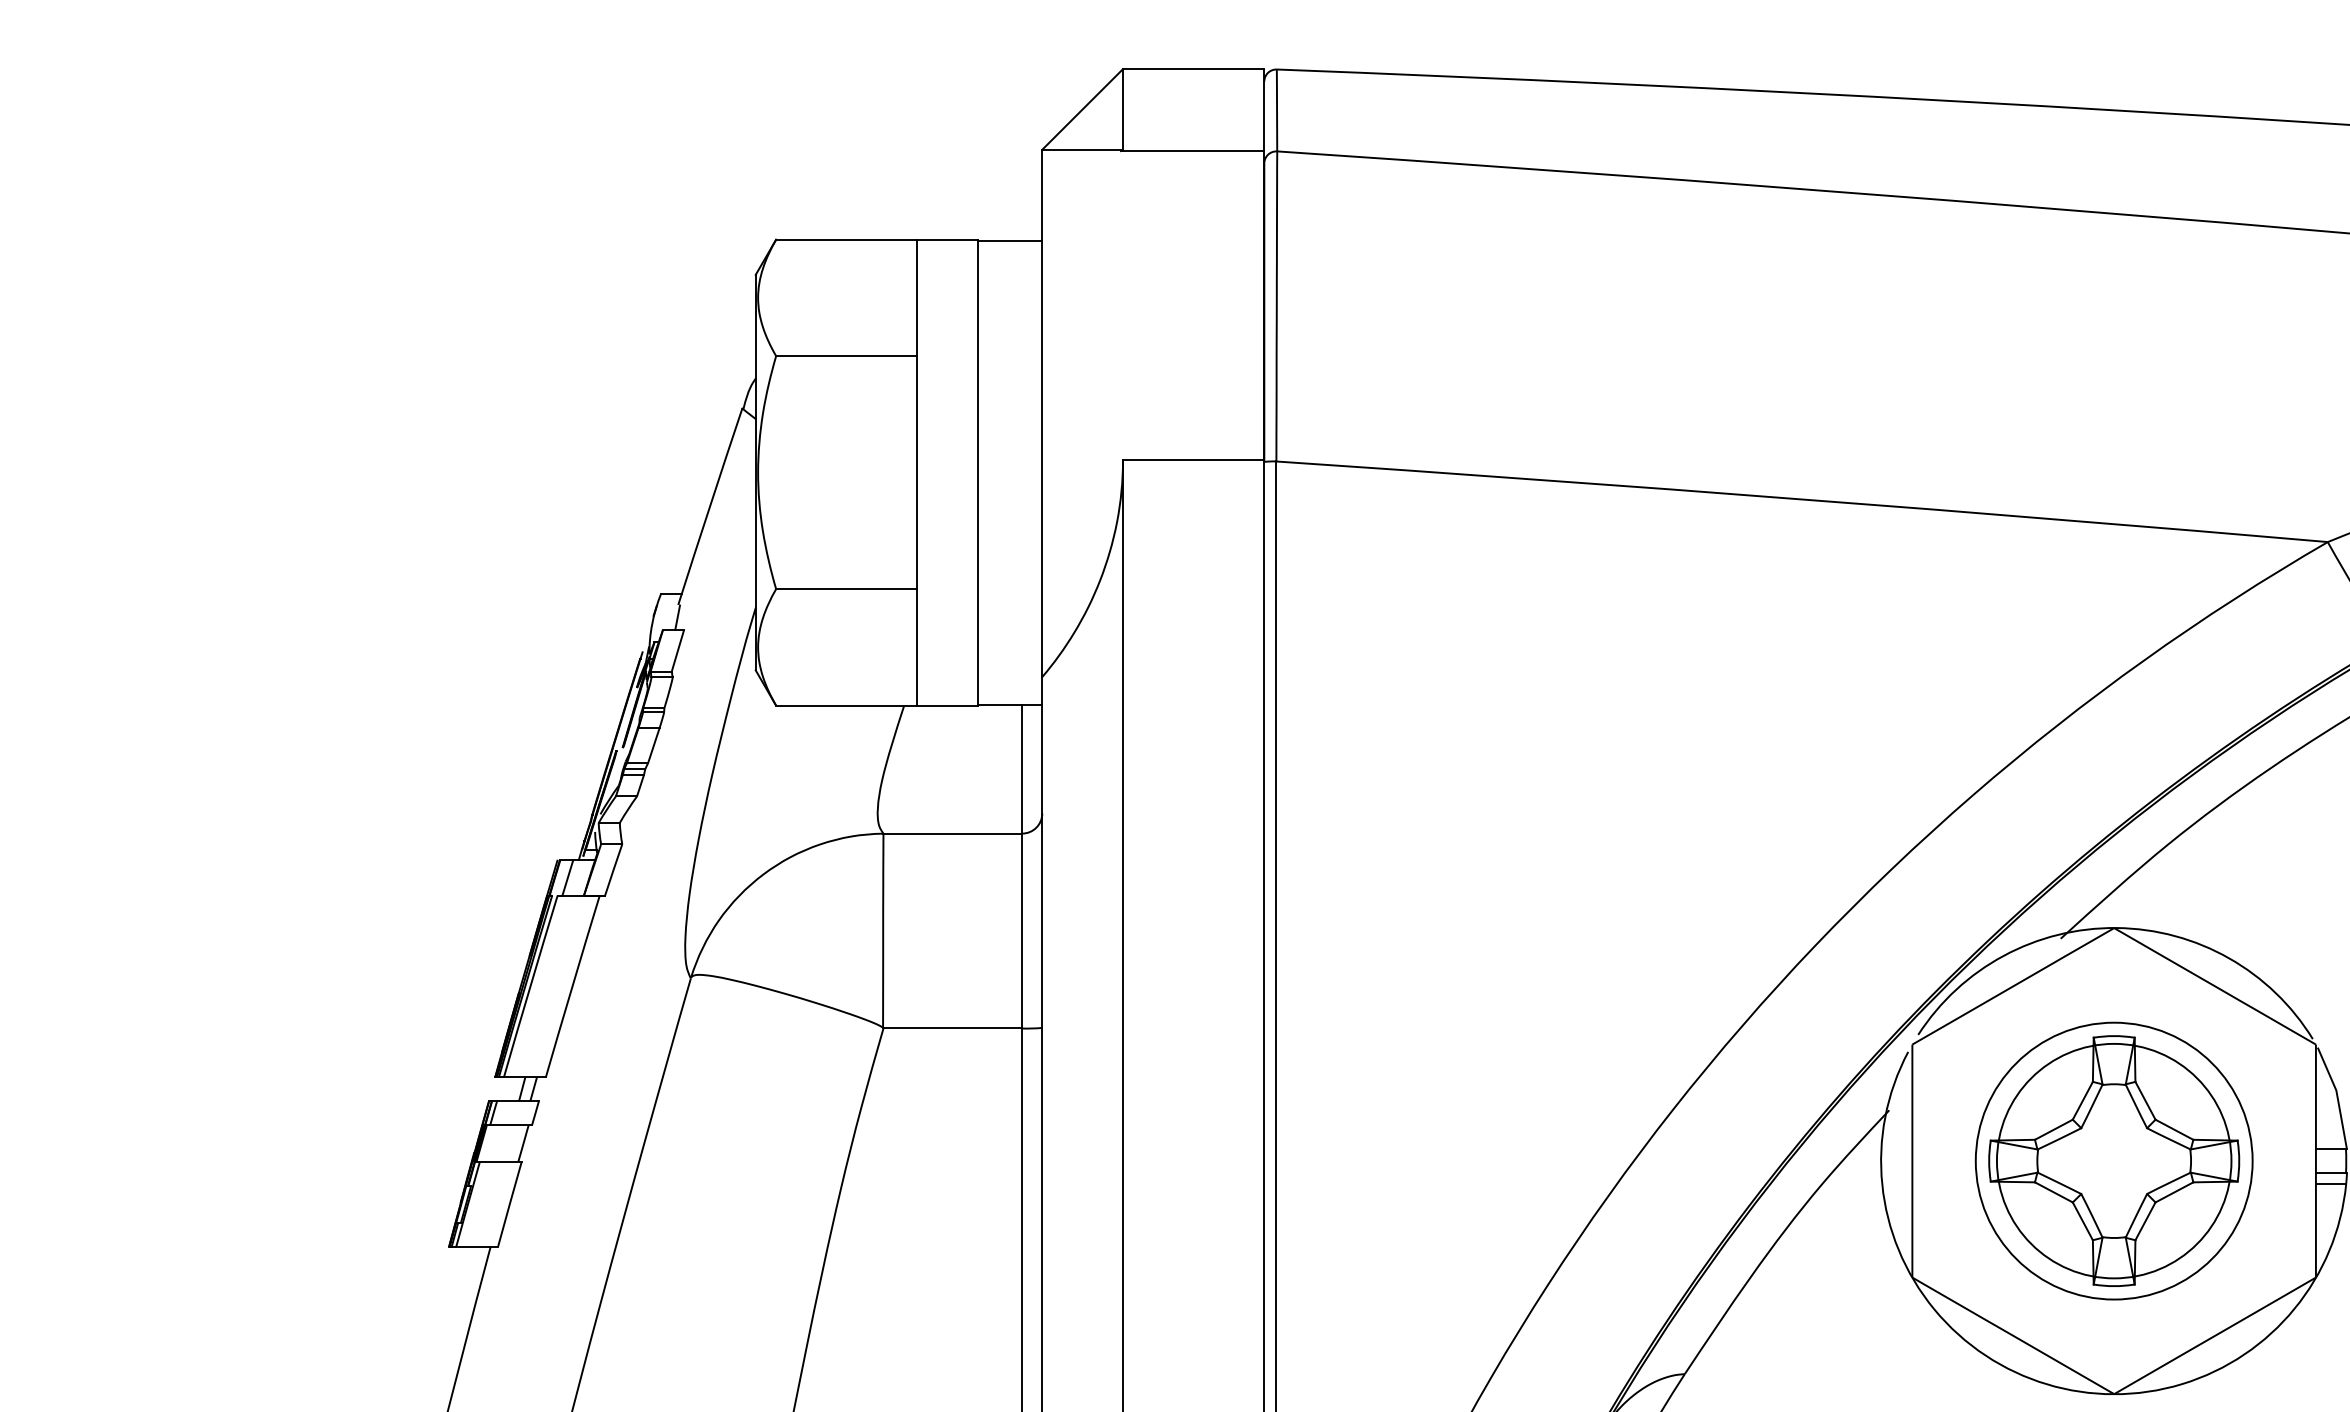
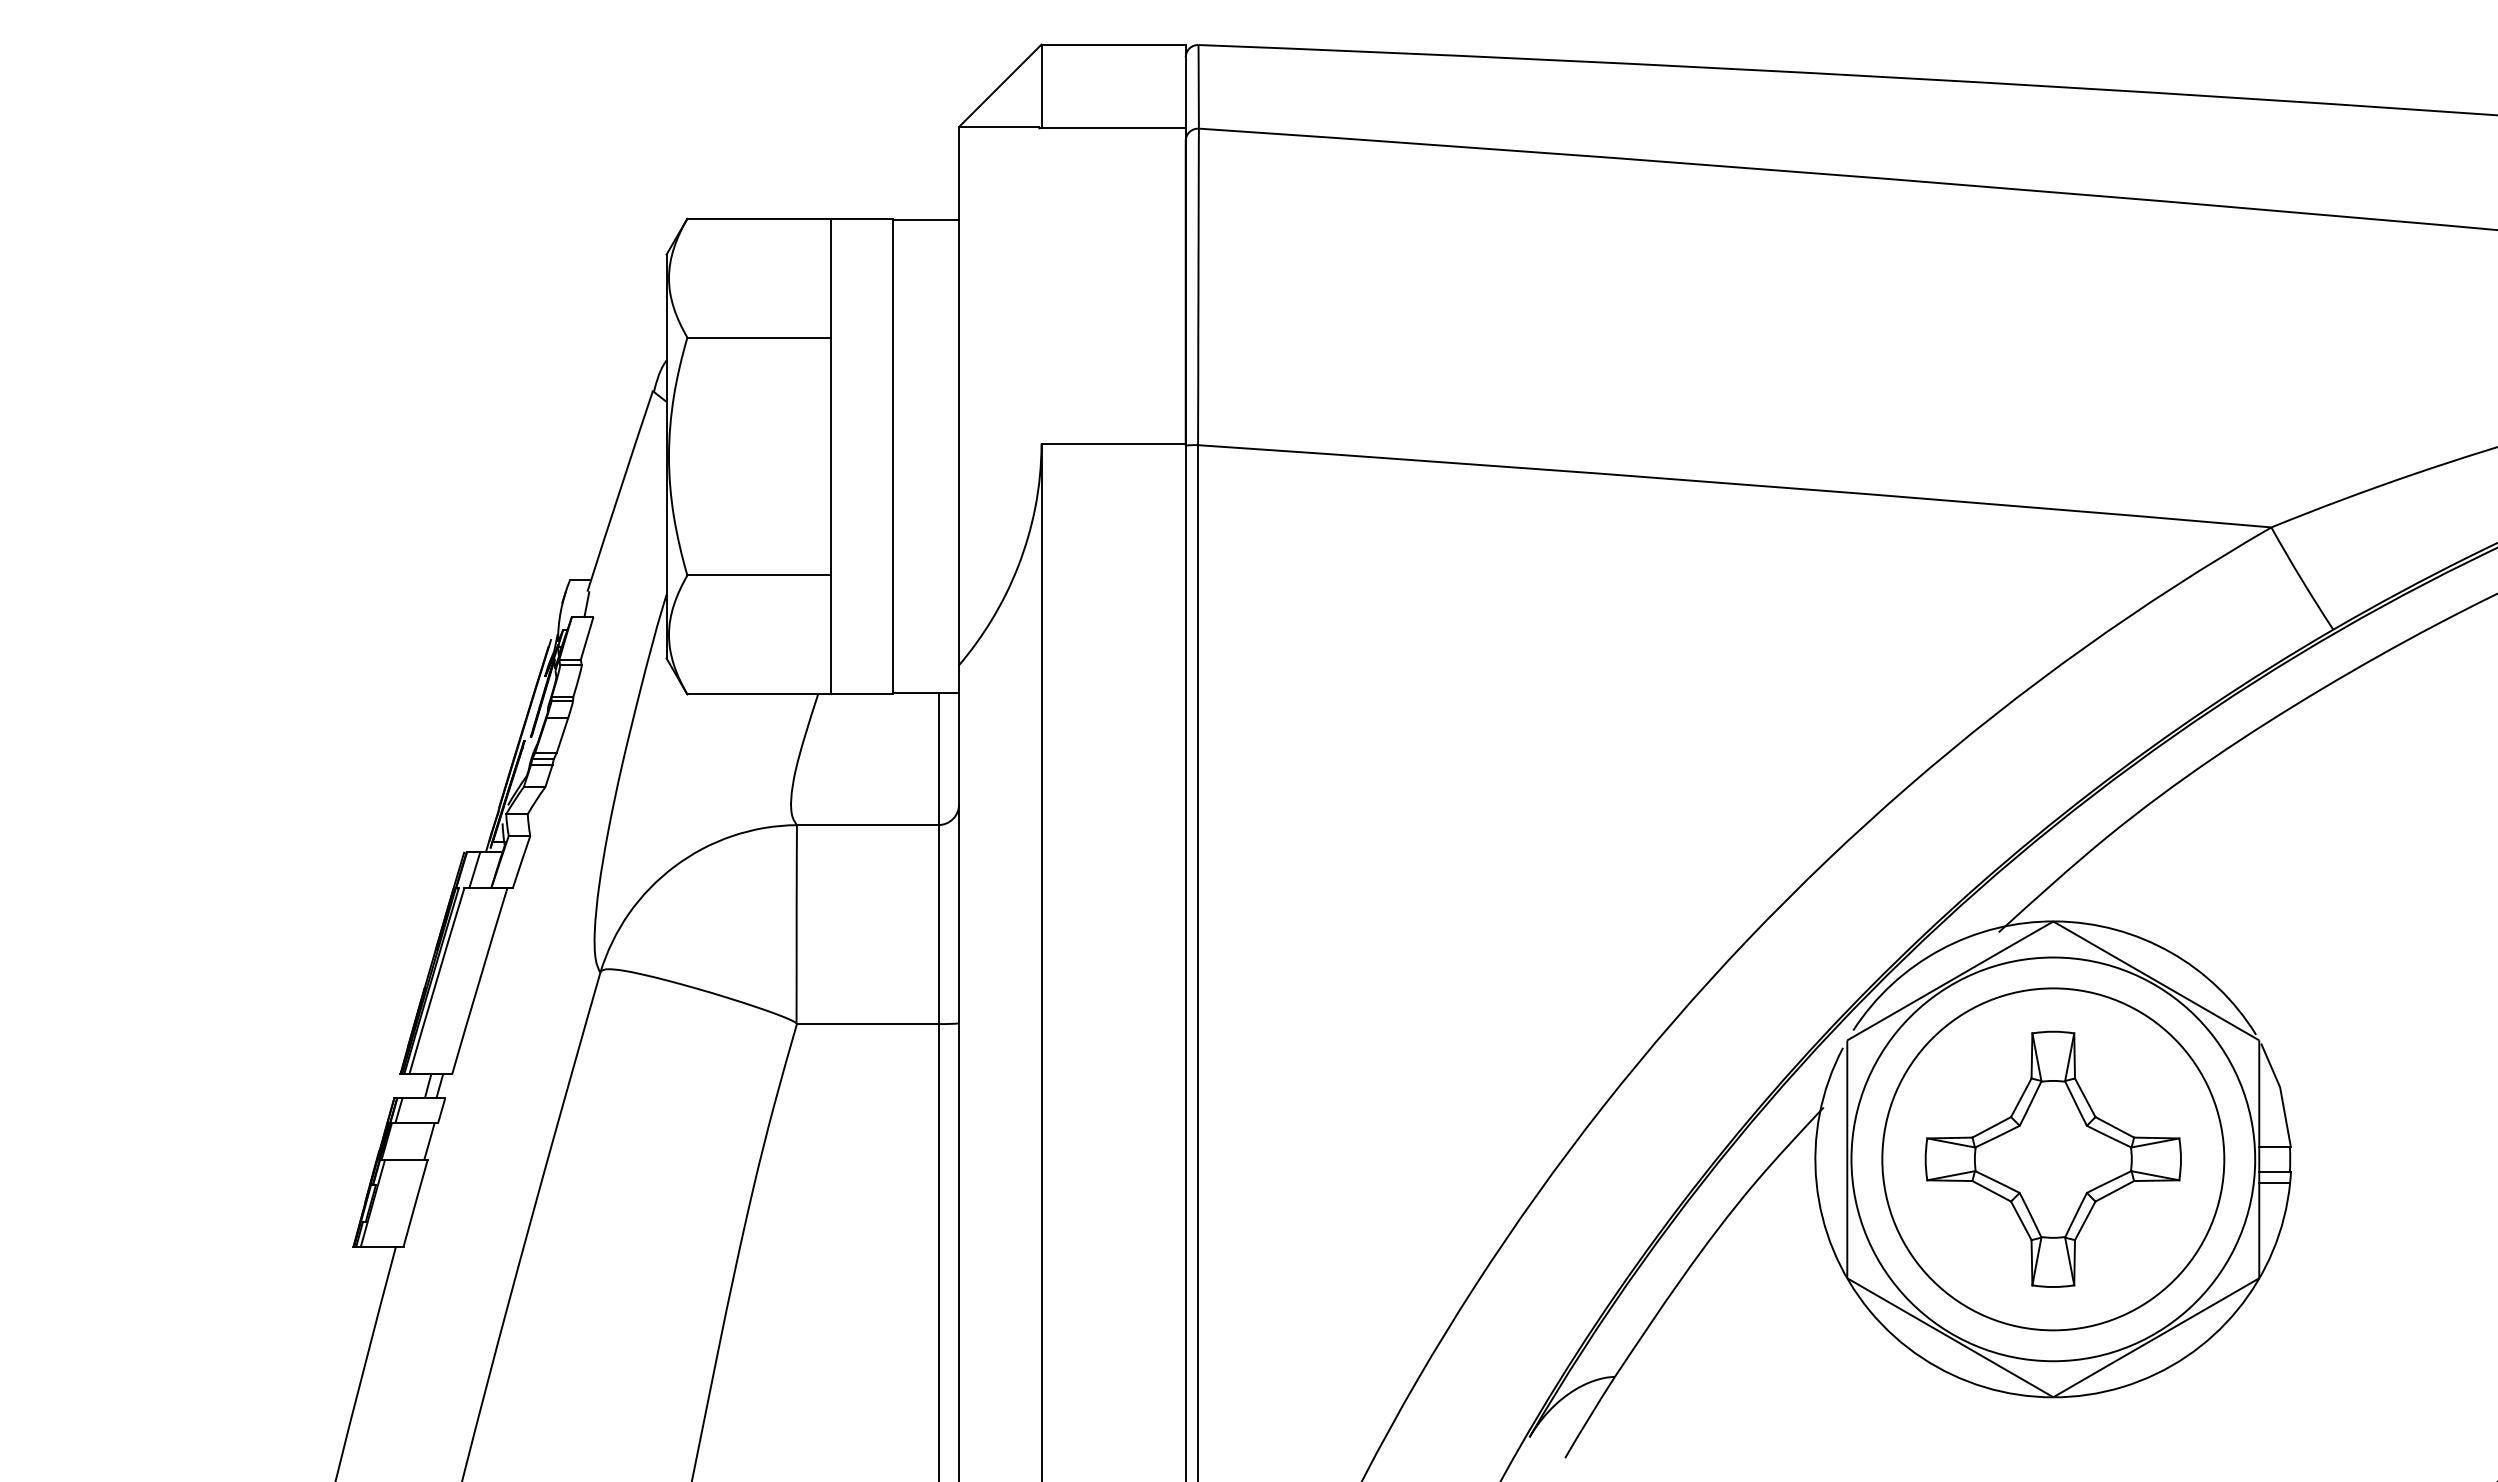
circle: (2114, 1161) -> (2053, 1159), size x1.43
circle: (2114, 1161) -> (2053, 1159), size x1.43

